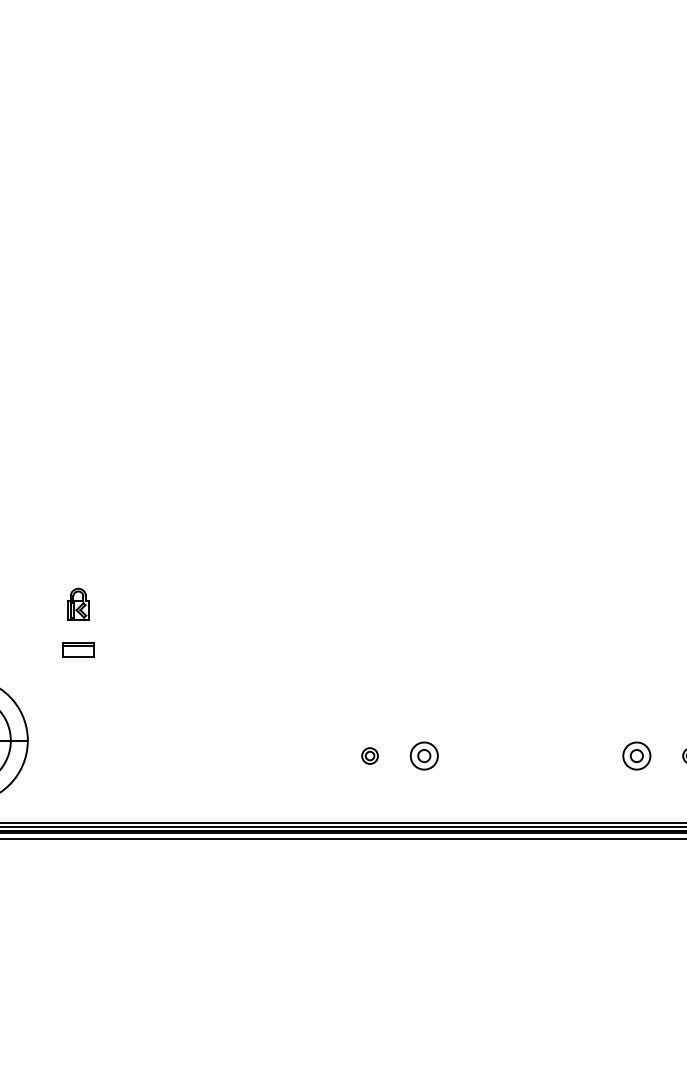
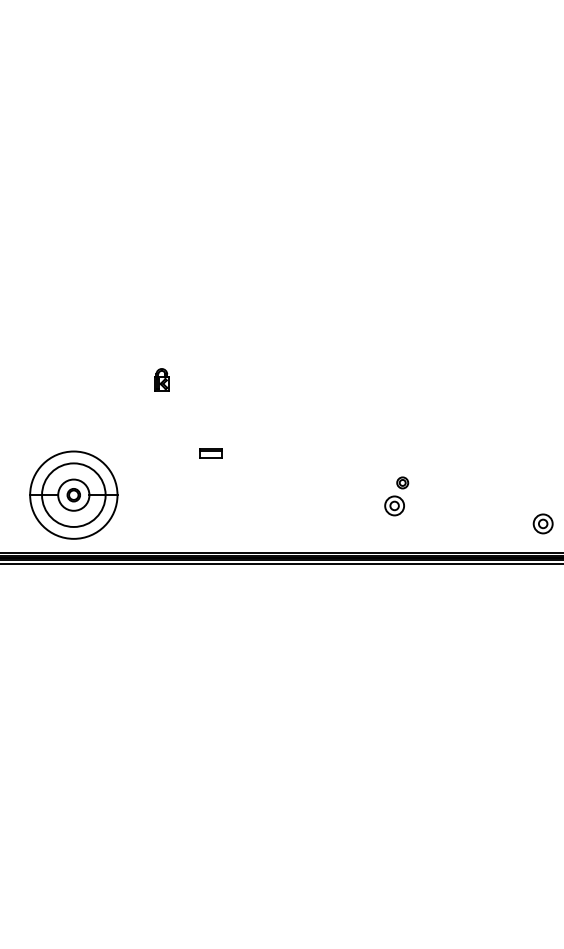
part: (77, 603) -> (161, 379), moved
part: (77, 649) -> (210, 453), moved
part: (369, 755) -> (402, 482), moved
part: (635, 755) -> (542, 523), moved

